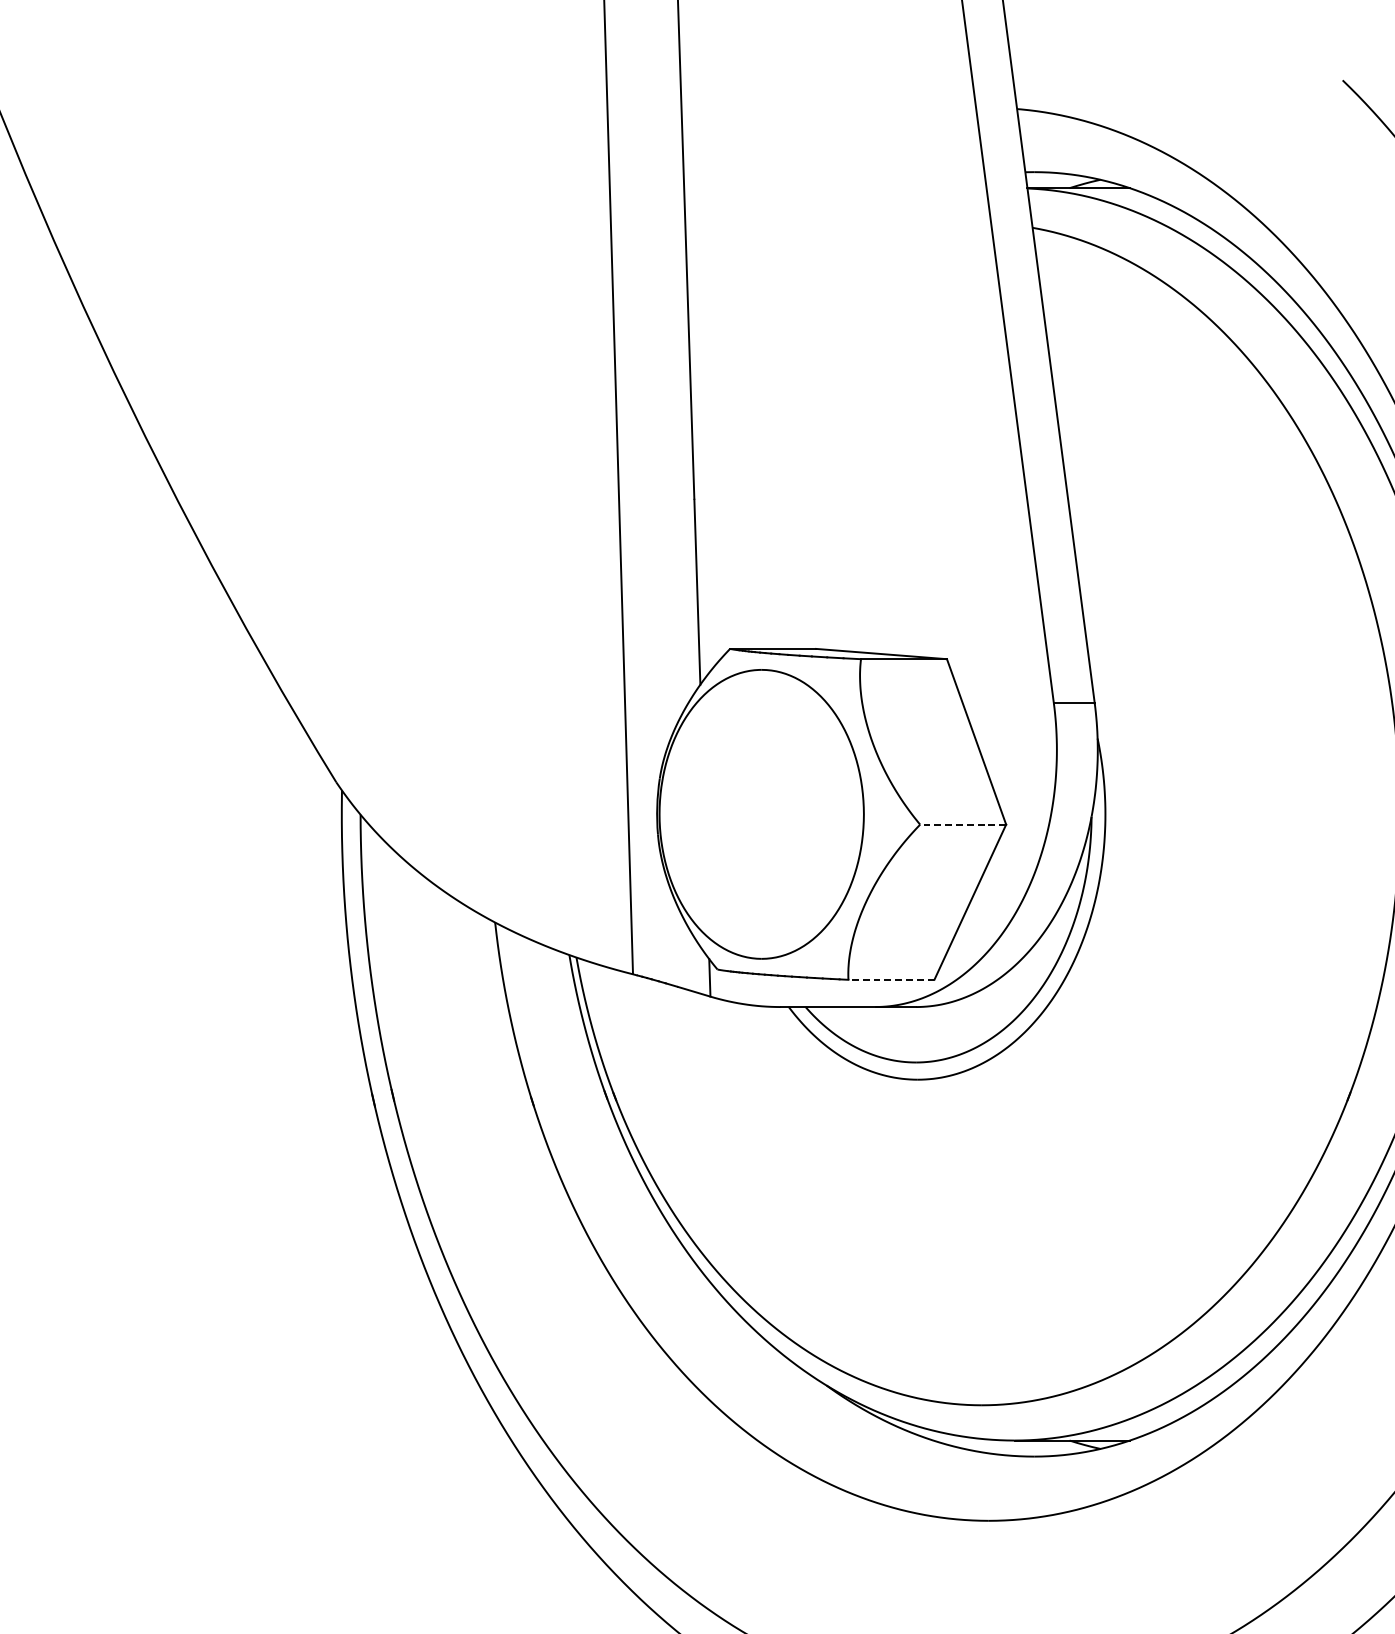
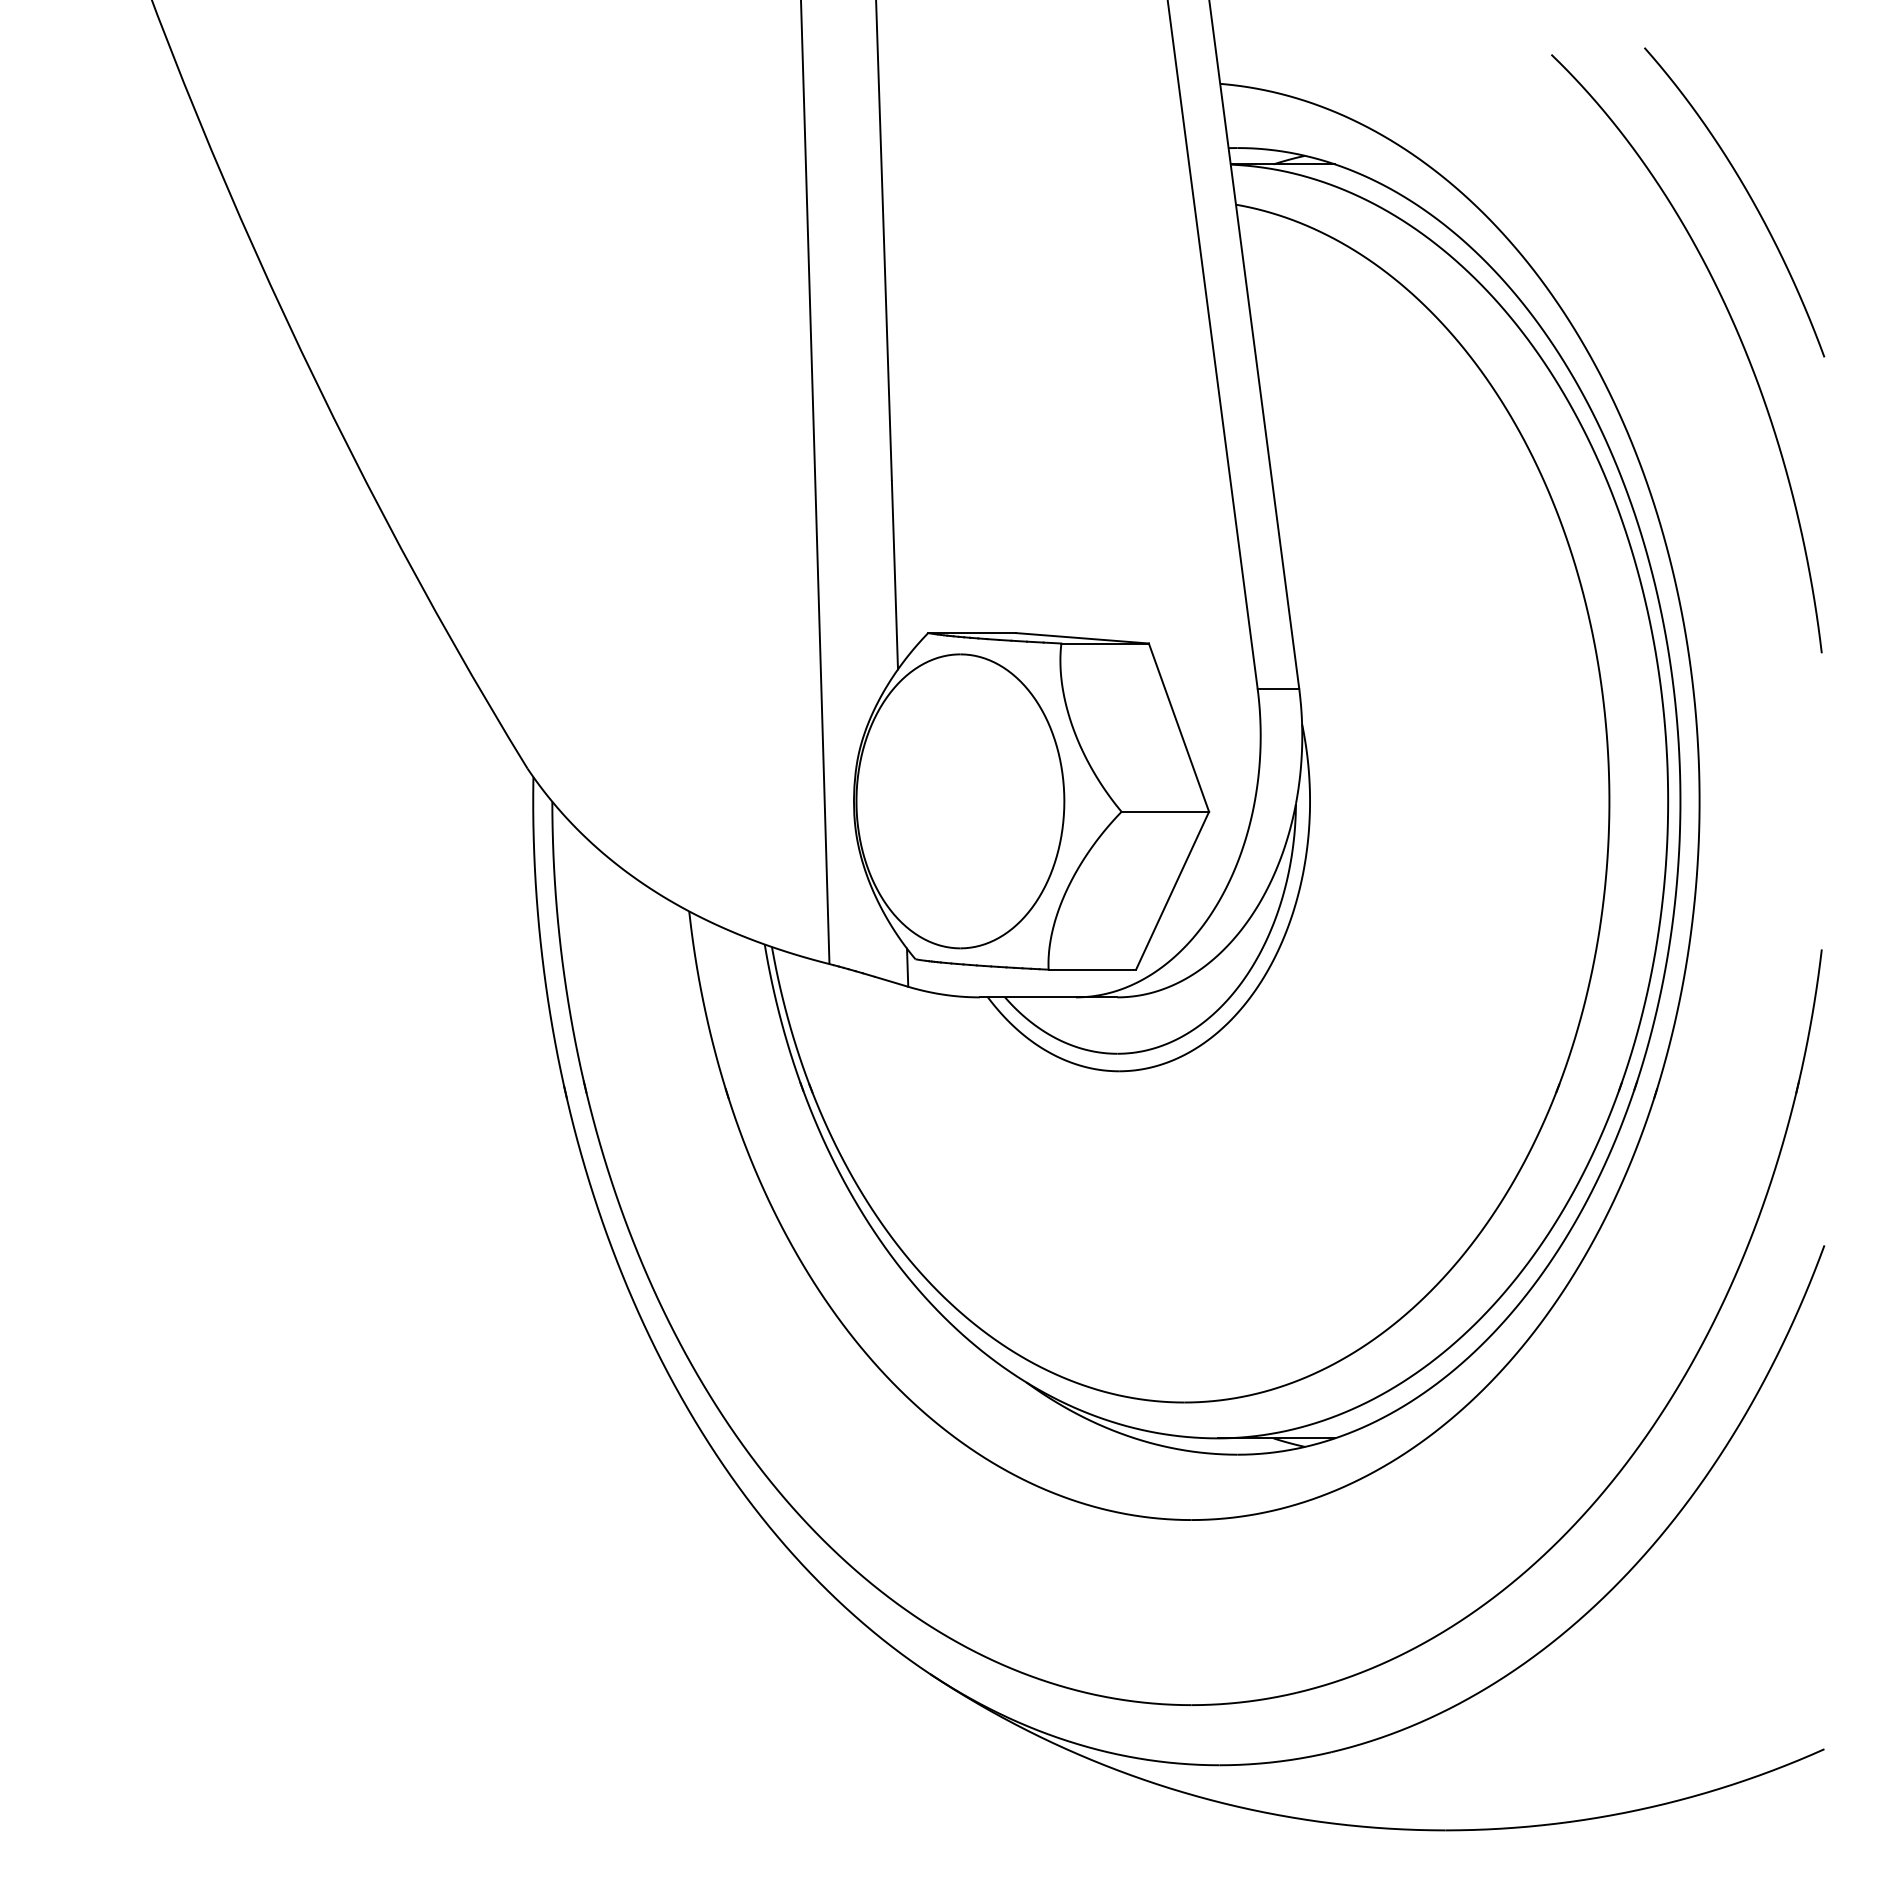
line: (963, 824) -> (1165, 811), dashed -> solid
line: (891, 979) -> (1092, 969), dashed -> solid

